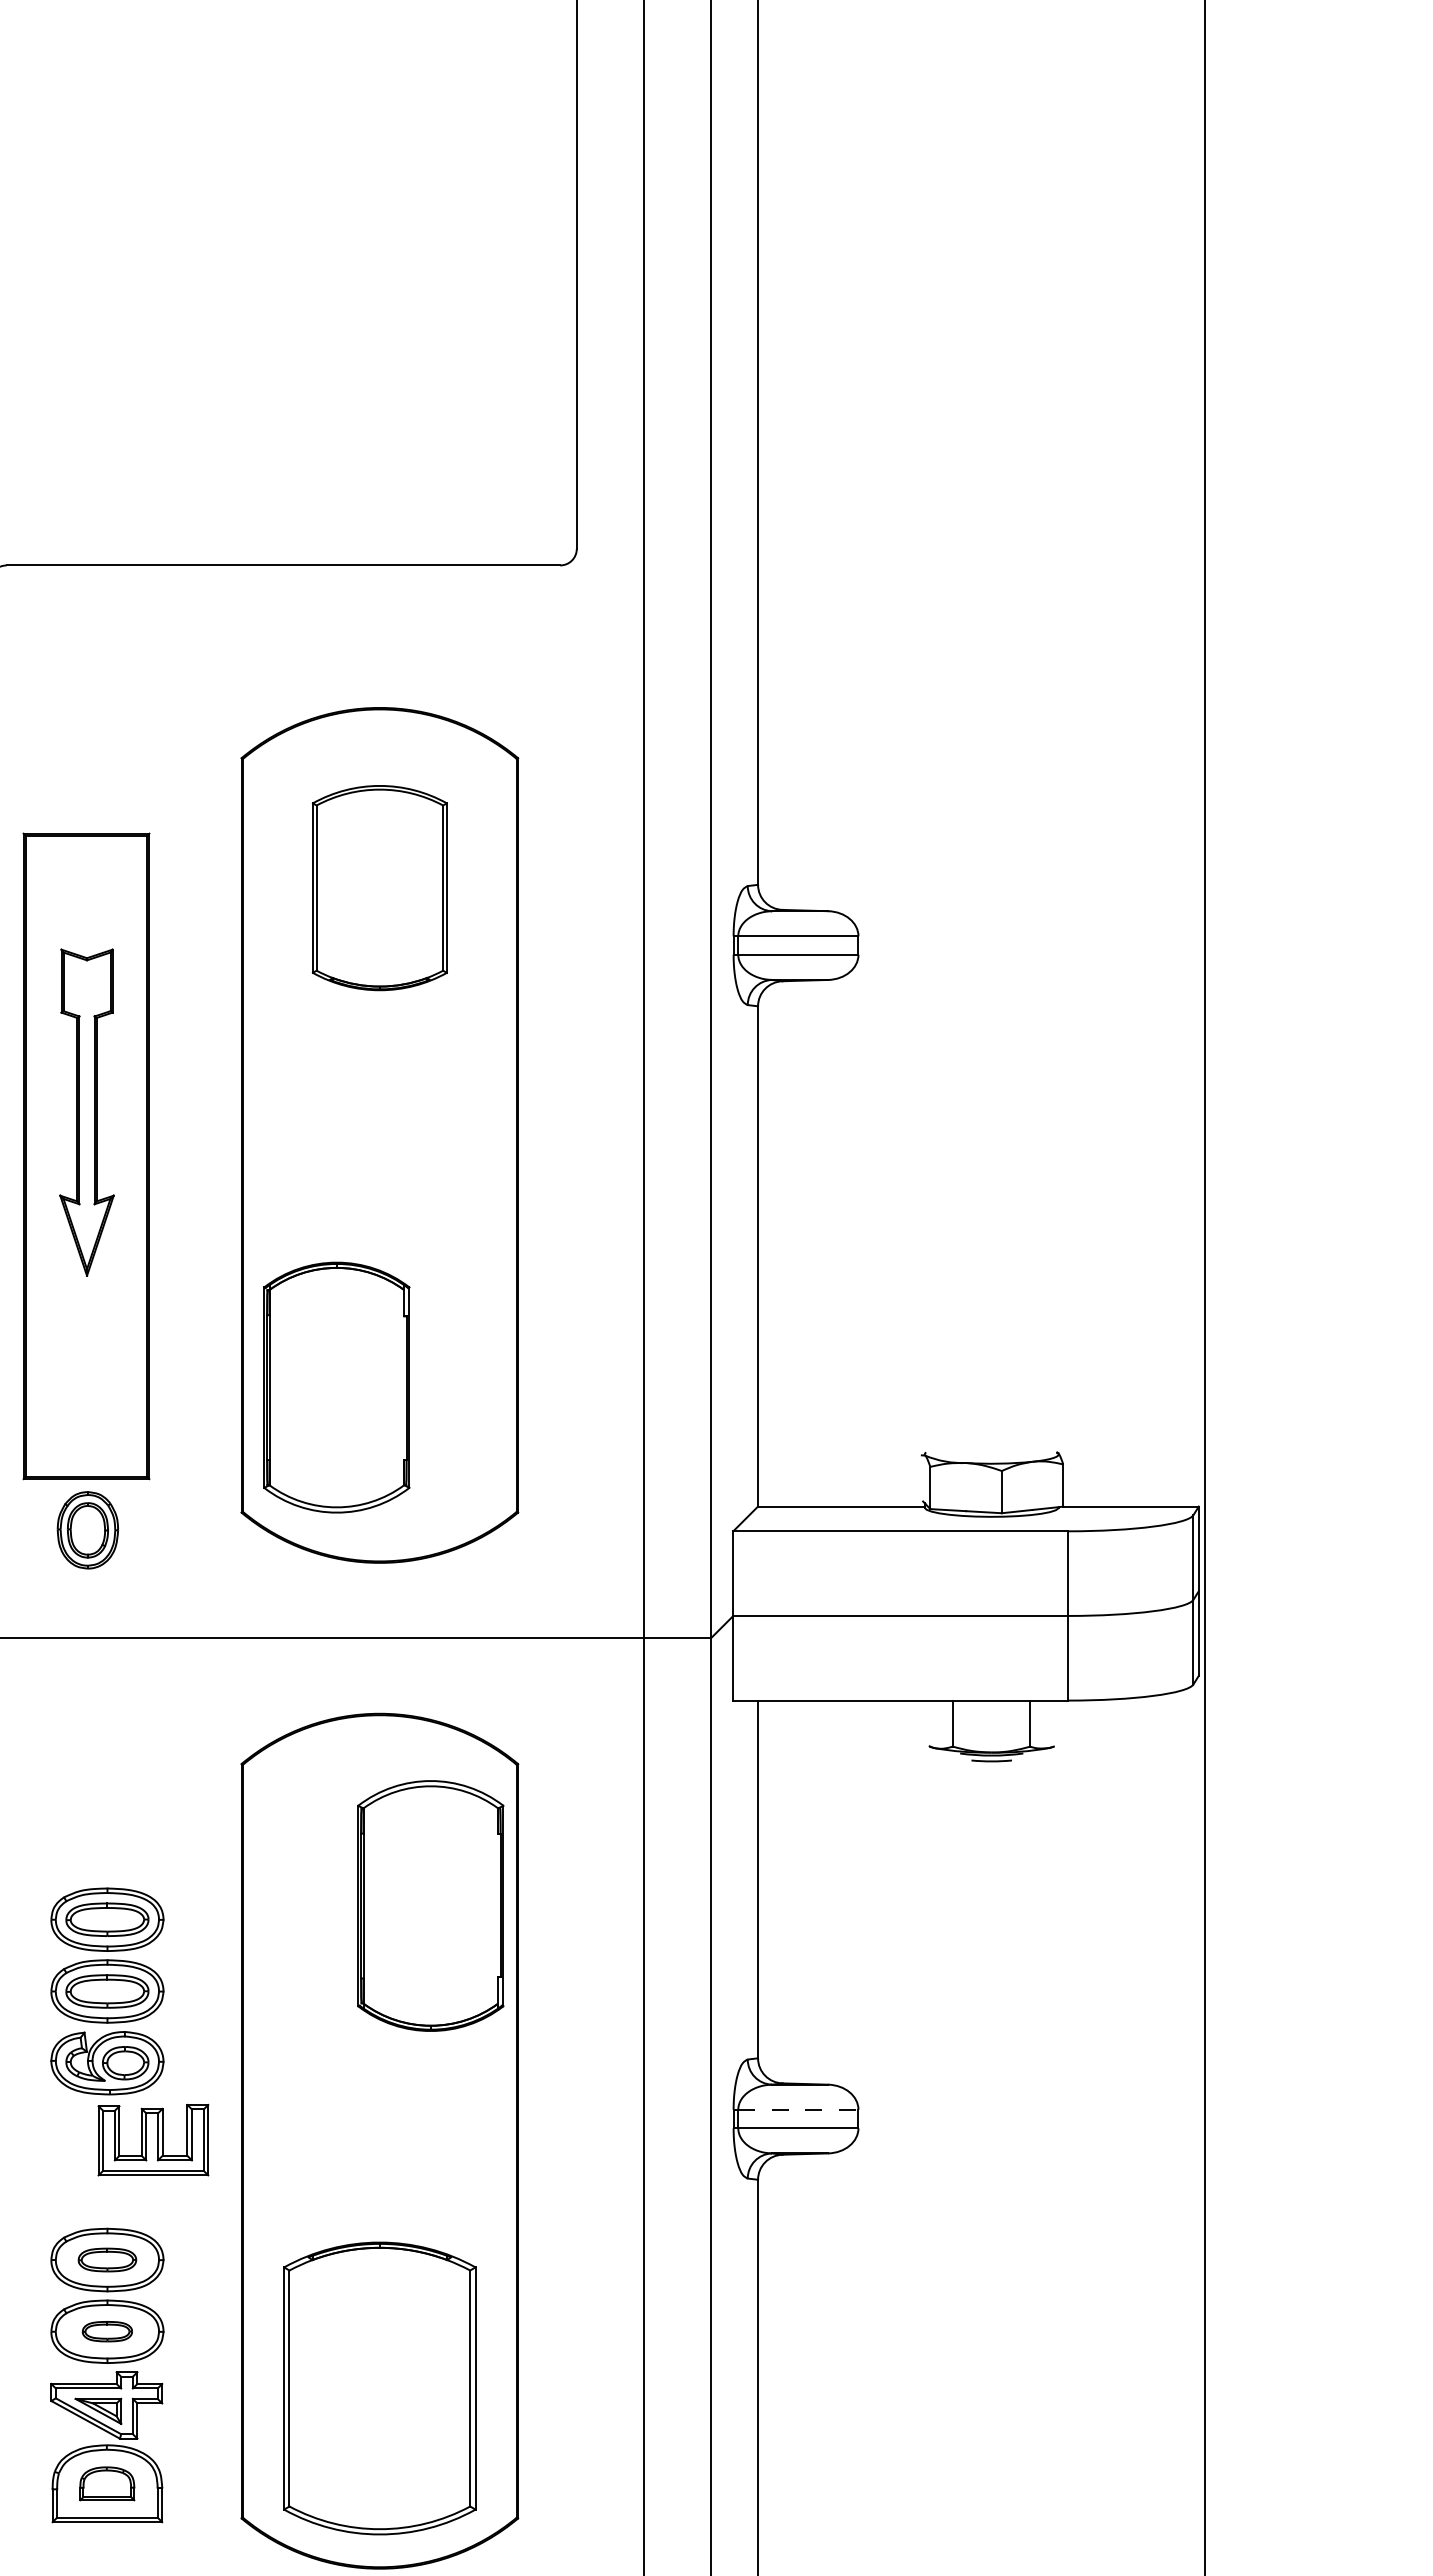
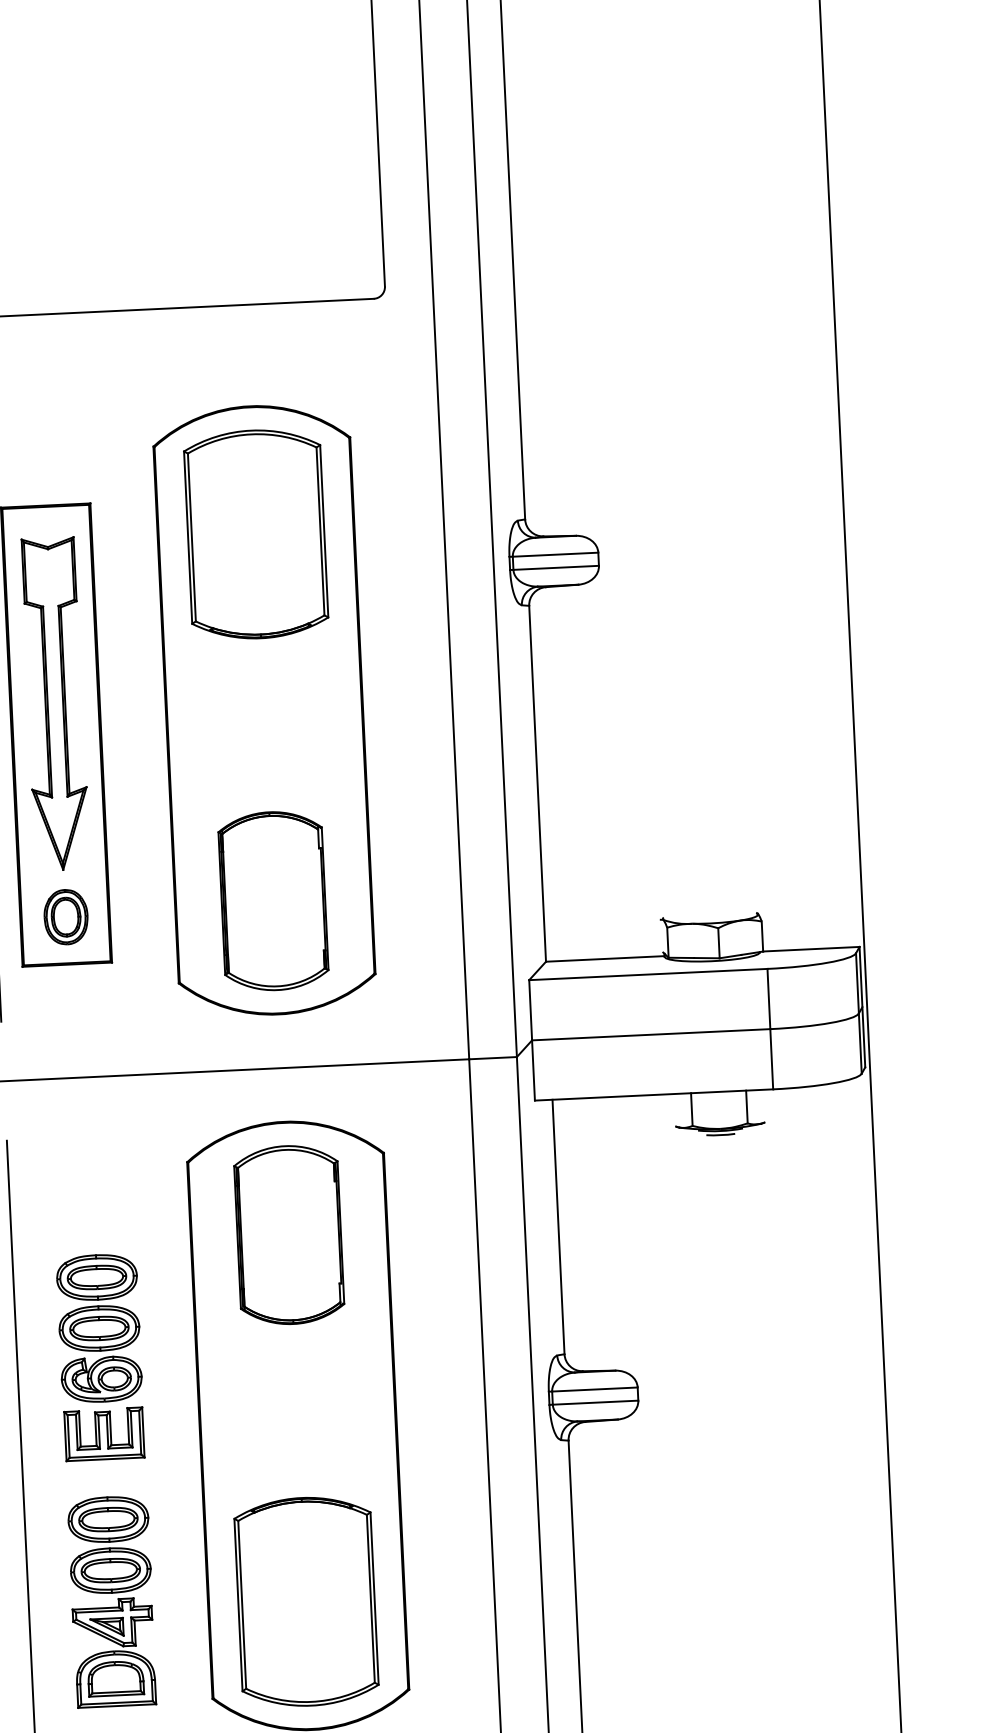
part: (379, 887) -> (255, 534), size x1.43
part: (86, 1112) -> (55, 703), size x1.43
part: (336, 1387) -> (273, 901), moved
part: (87, 1530) -> (65, 917), moved
part: (430, 1905) -> (288, 1234), moved
line: (798, 2109) -> (595, 1389), dashed -> solid
part: (153, 2139) -> (104, 1433), moved
part: (107, 2259) -> (108, 1519), size x1.43
part: (107, 2331) -> (110, 1570), size x1.67
part: (106, 2483) -> (115, 1678), size x1.43

